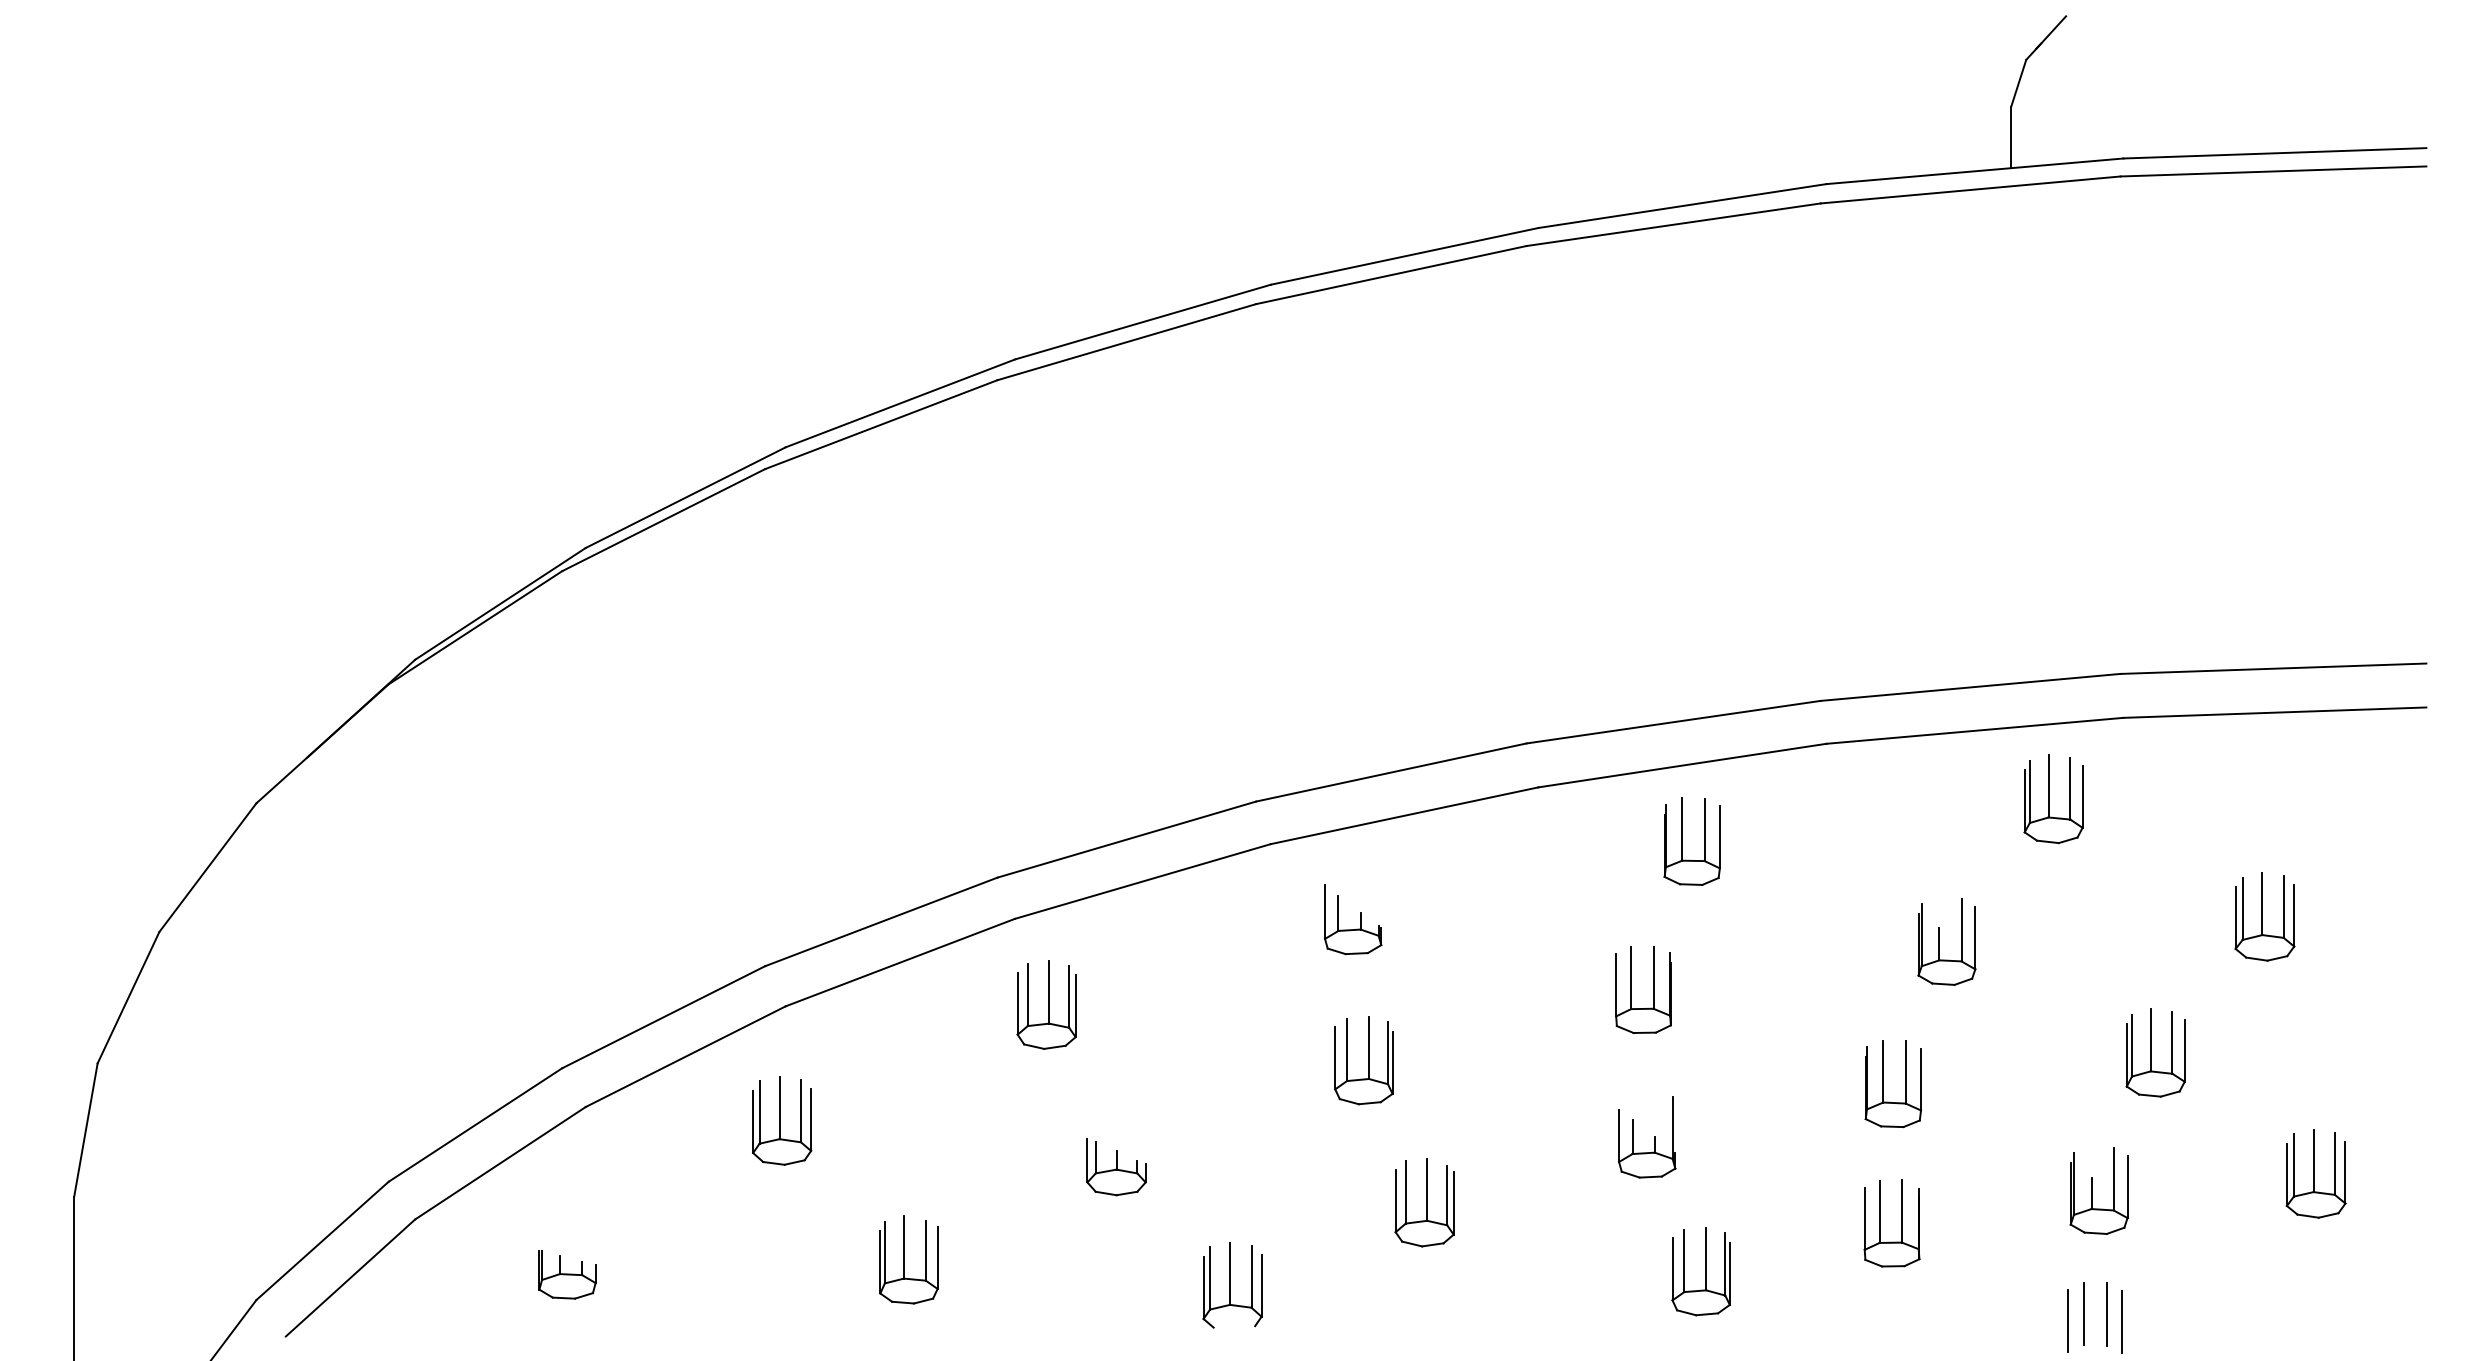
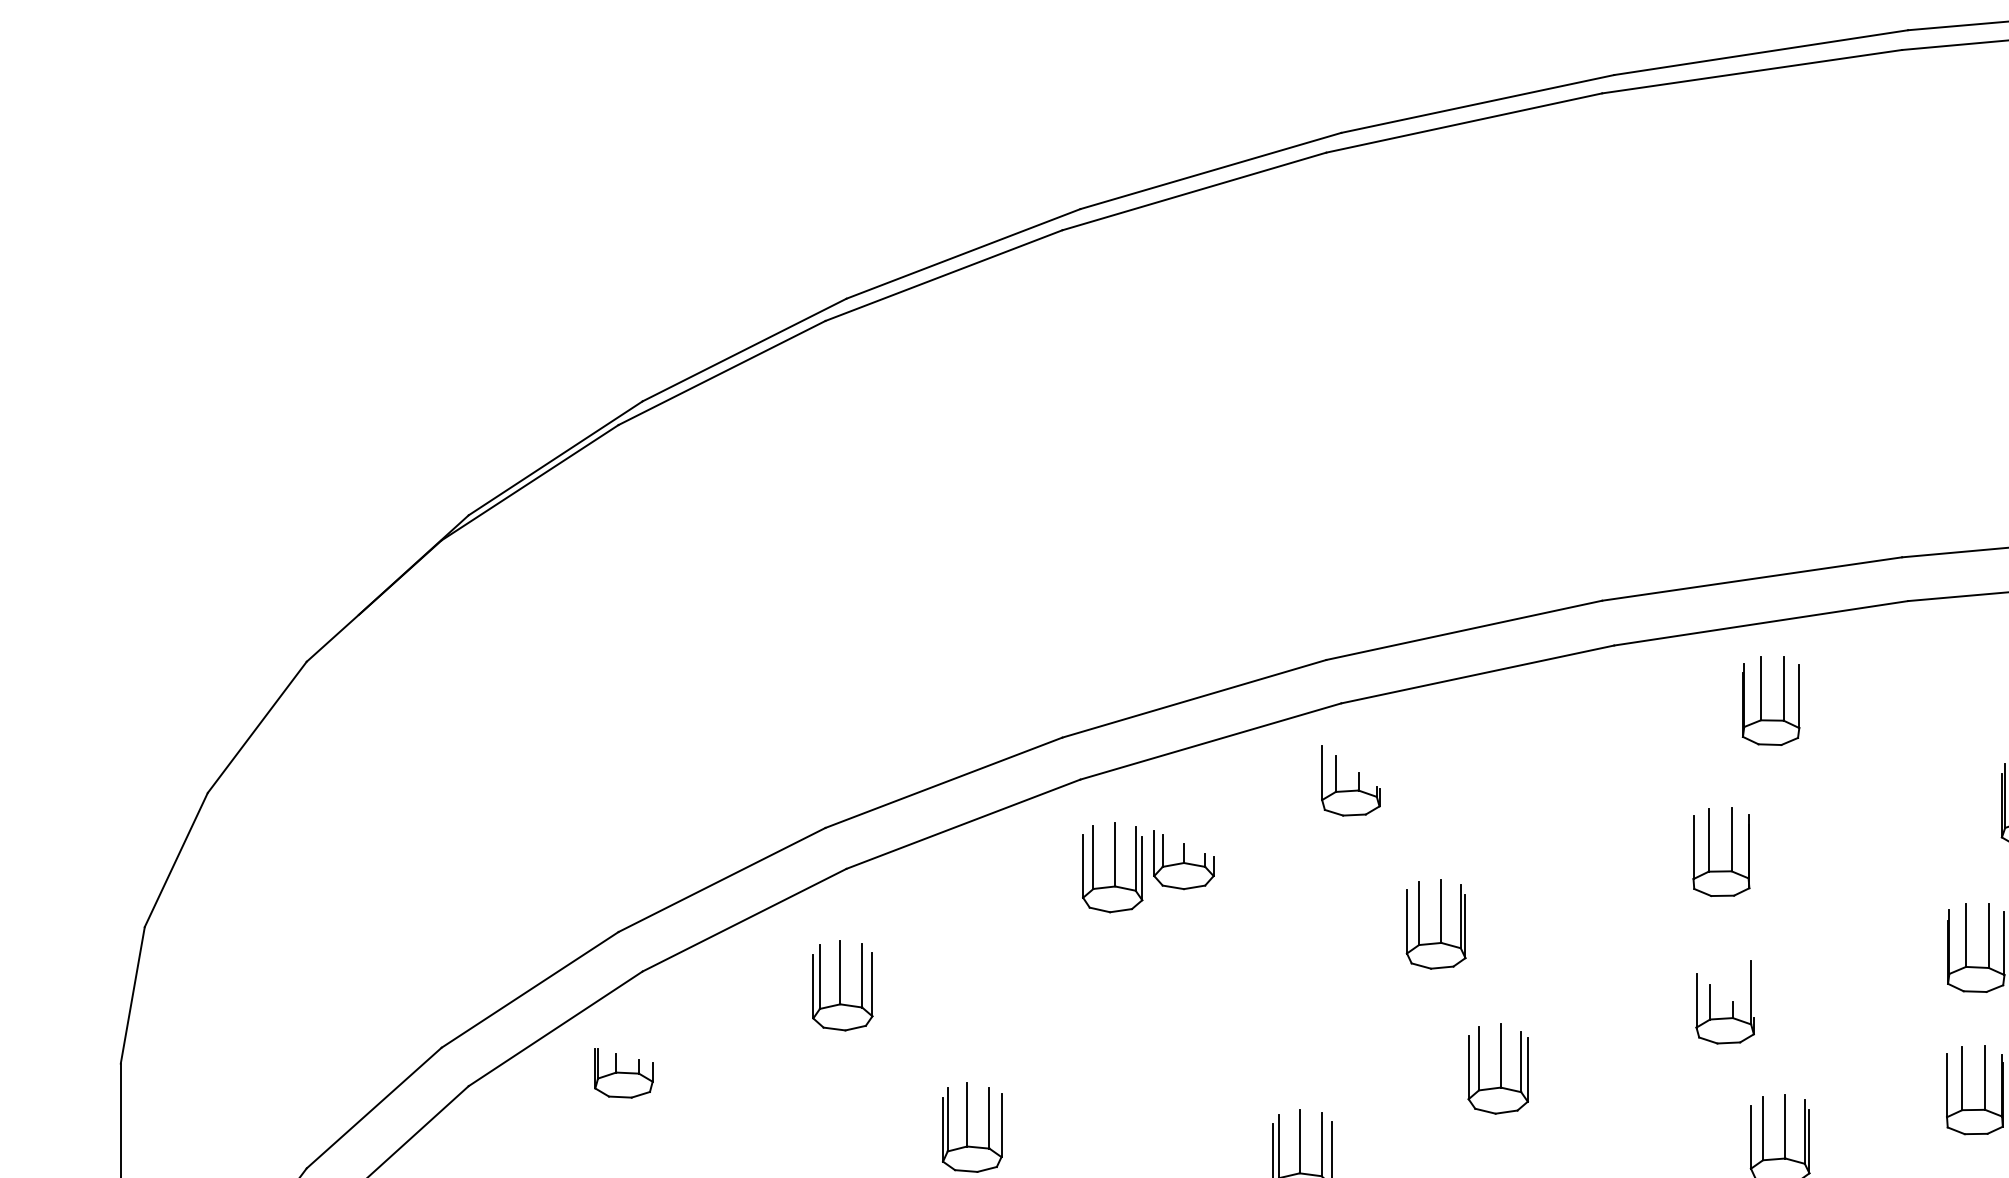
part: (1360, 919) -> (1358, 780), moved
part: (1116, 1167) -> (1183, 860), moved
part: (567, 1274) -> (623, 1072), moved

